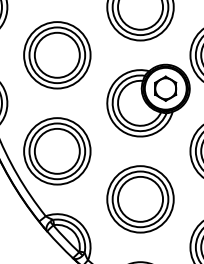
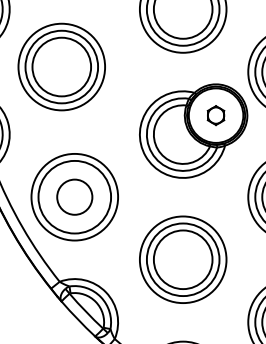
part: (57, 54) -> (61, 66), moved
part: (165, 88) -> (215, 115), size x0.6
circle: (57, 150) -> (74, 196), size x0.6

